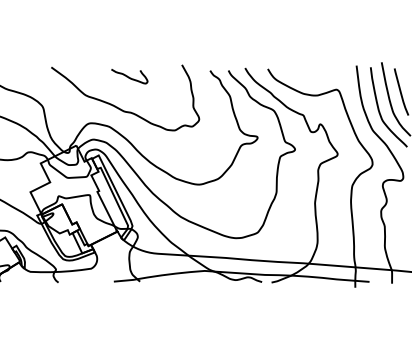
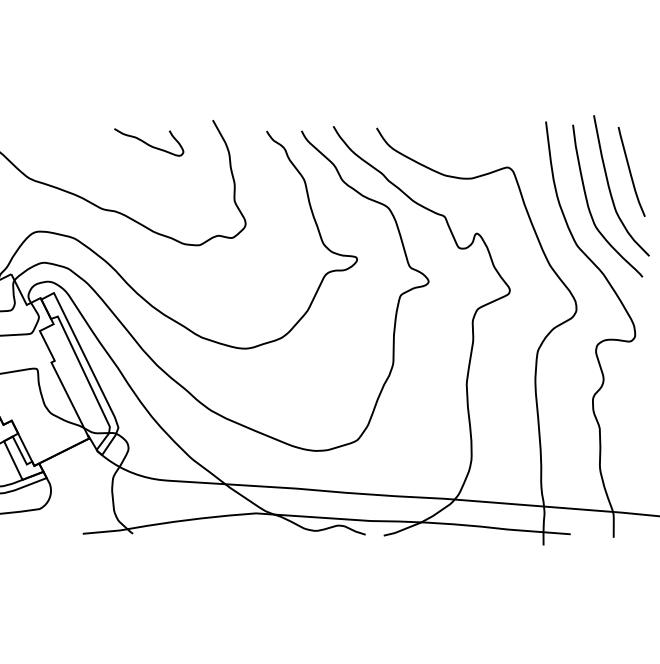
curve: (129, 76) -> (148, 142), moved

